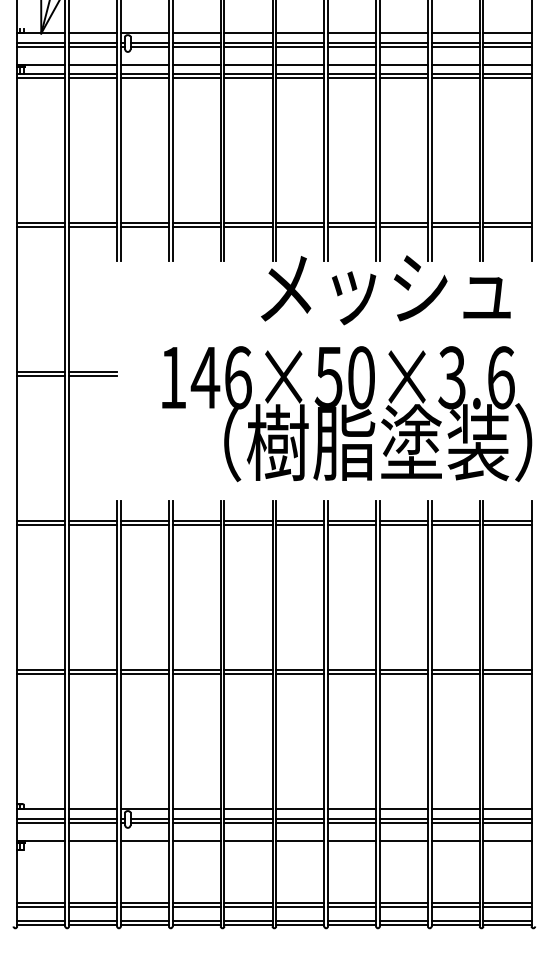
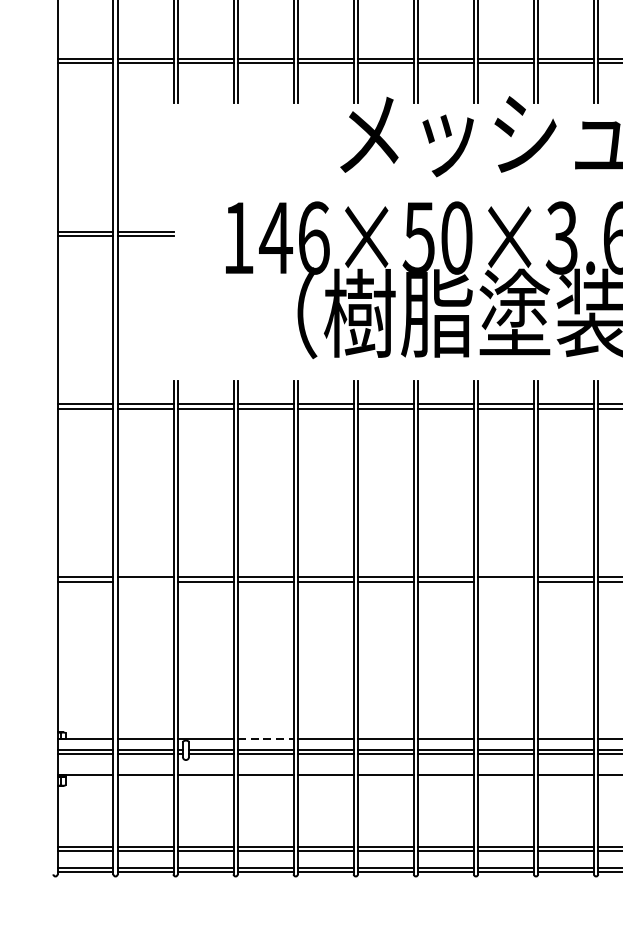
line: (93, 673) -> (146, 581), removed
line: (403, 673) -> (505, 581), removed
line: (197, 809) -> (266, 738), solid -> dashed

